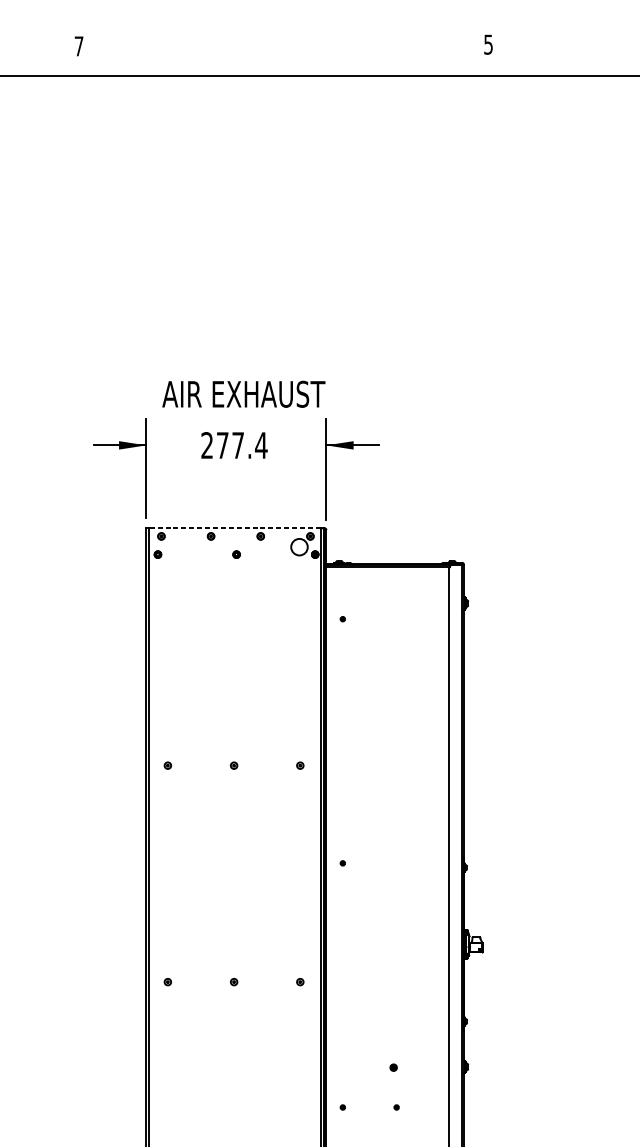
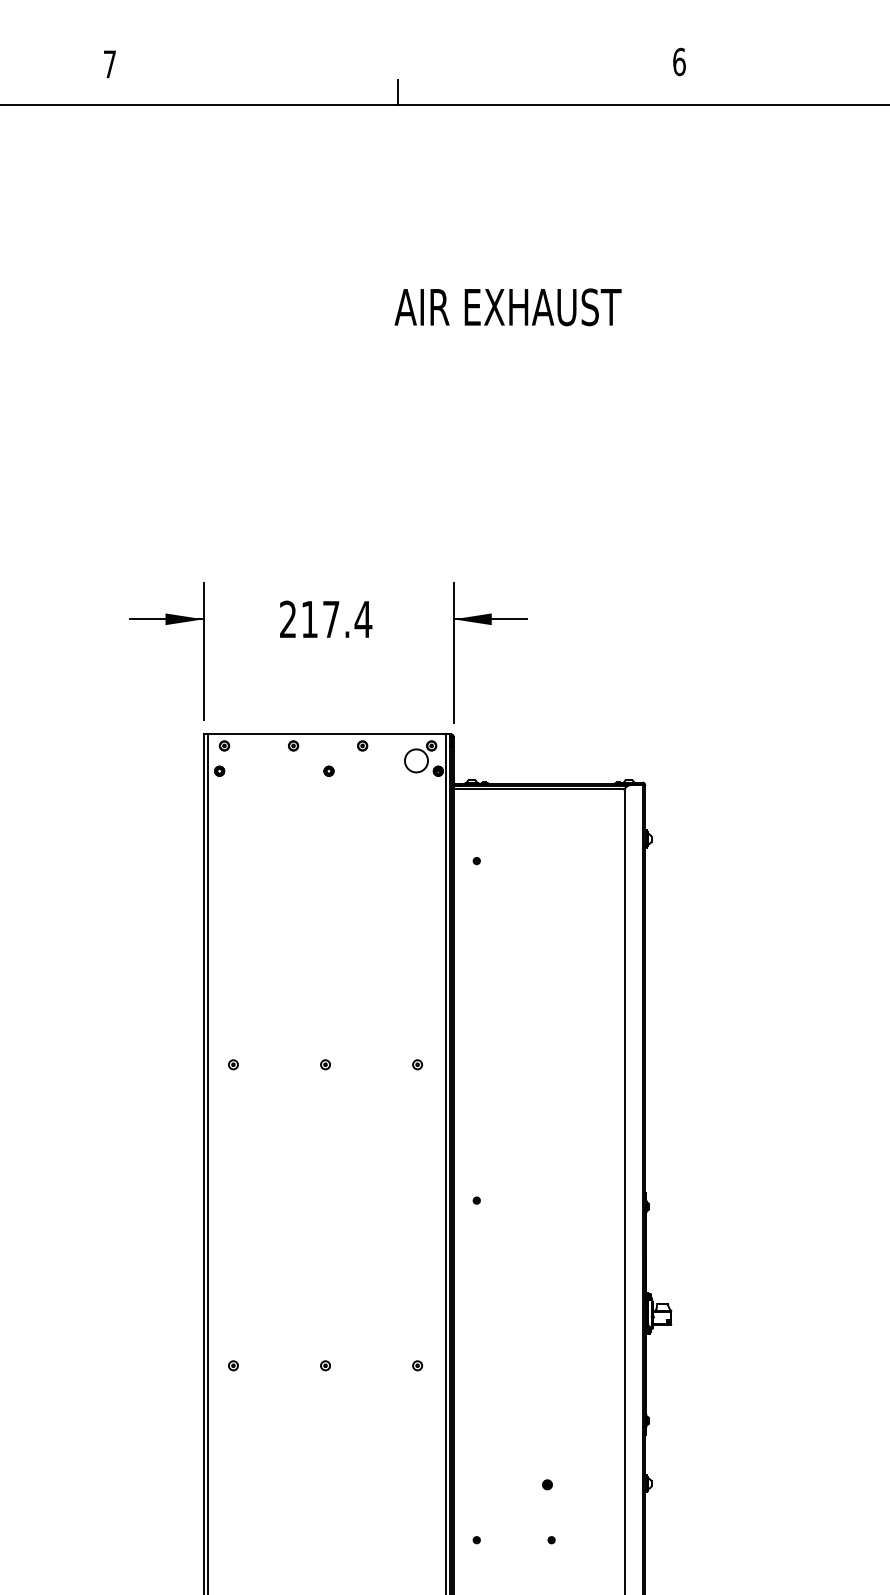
text: (488, 44) -> (679, 61), 5 -> 6
line: (285, 66) -> (397, 92), added
text: (243, 394) -> (507, 307), moved
text: (222, 445) -> (309, 619), 277.4 -> 217.4
line: (234, 528) -> (326, 734), dashed -> solid

